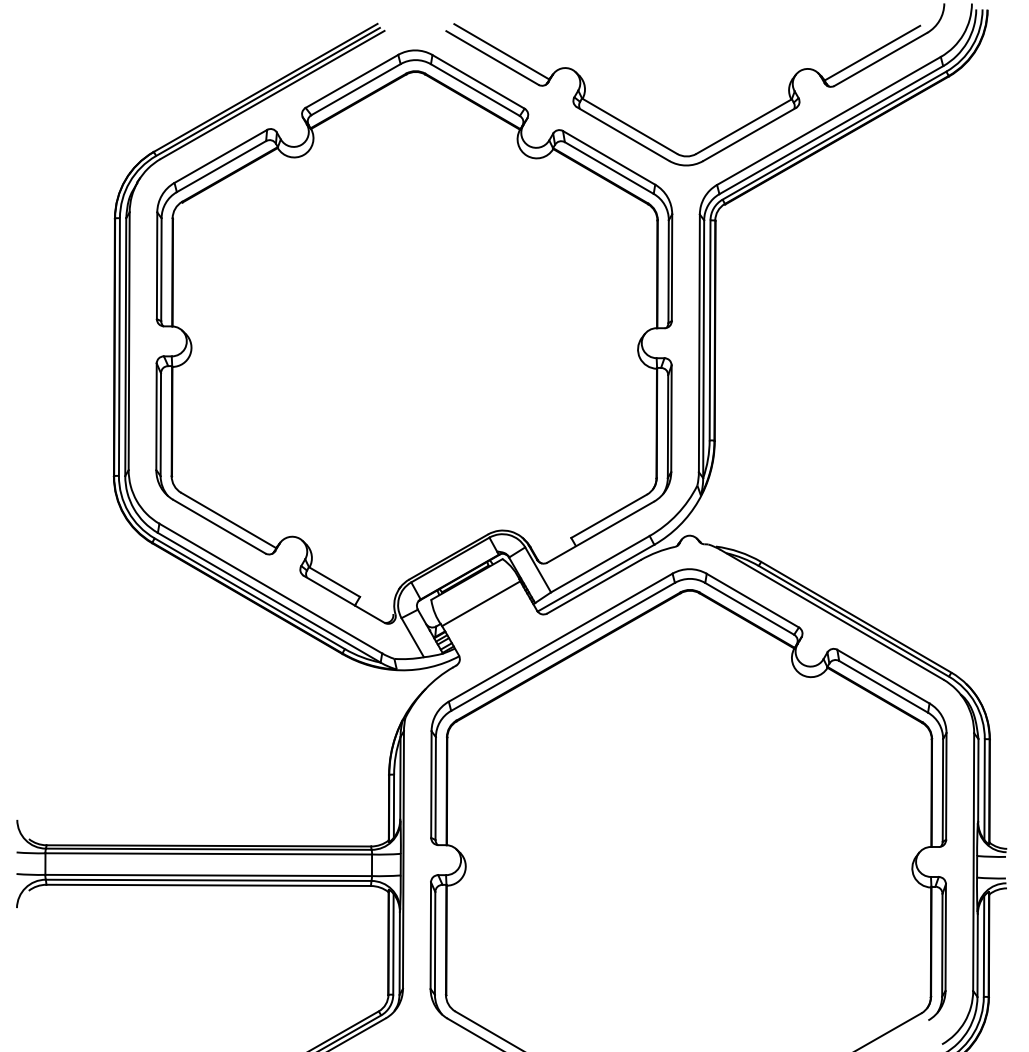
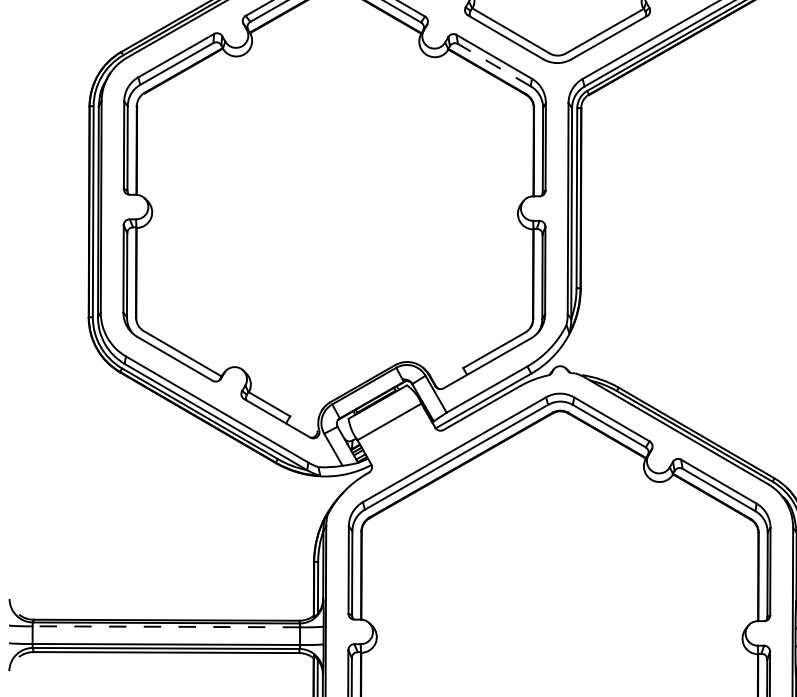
line: (608, 167) -> (493, 64), solid -> dashed
line: (208, 853) -> (166, 626), solid -> dashed

